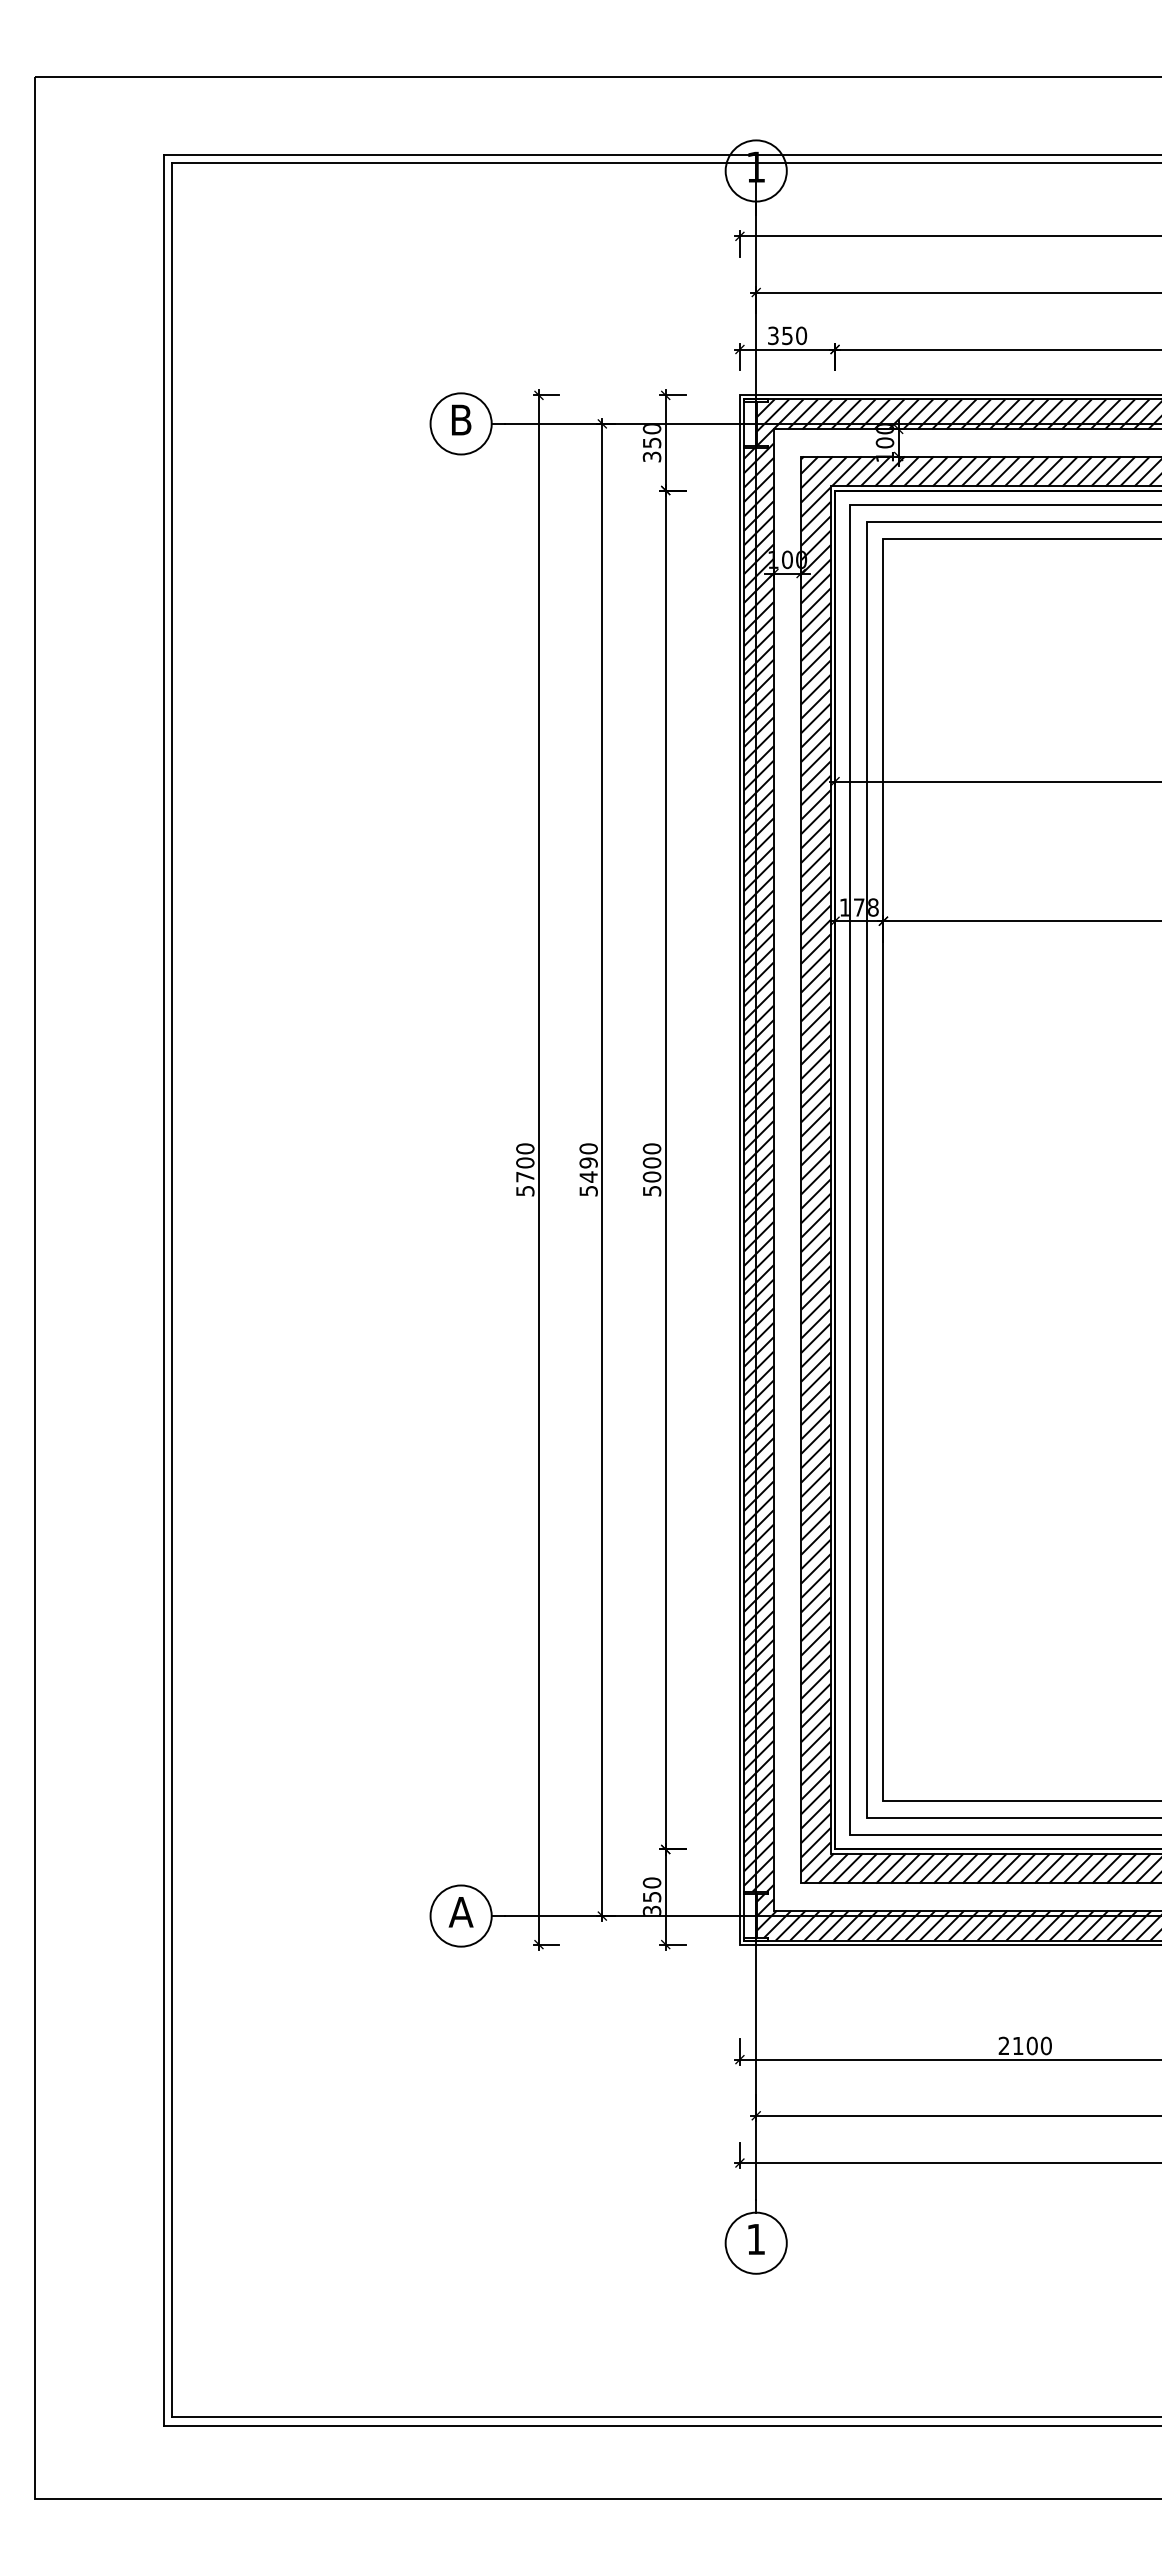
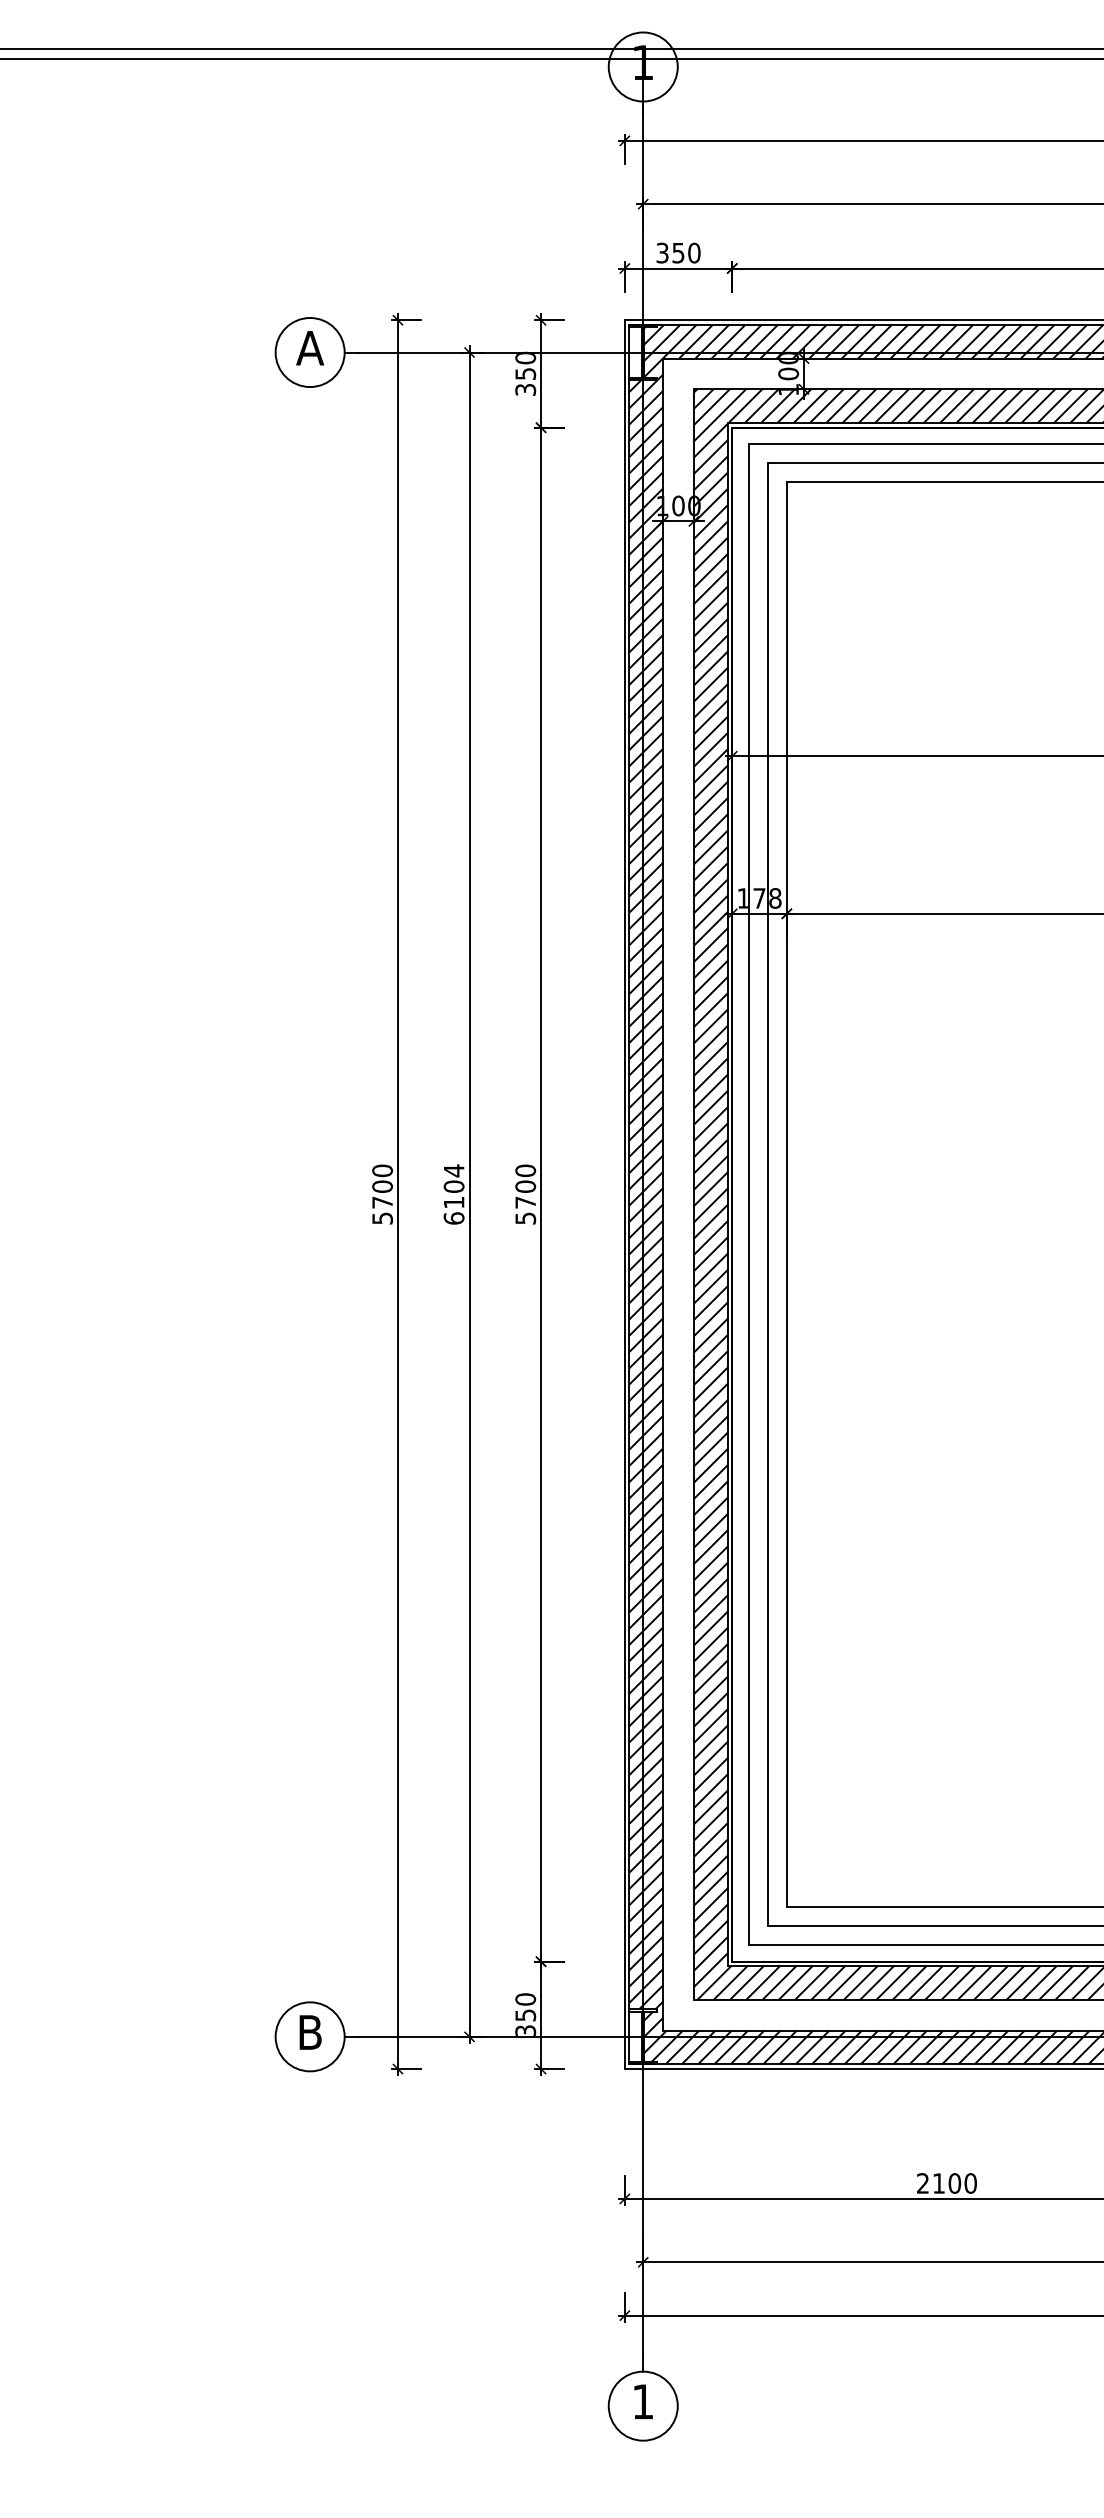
text: (460, 419) -> (309, 347), B -> A
text: (588, 1169) -> (453, 1194), 5490 -> 6104
text: (651, 1176) -> (525, 1202), 5000 -> 5700
text: (460, 1912) -> (309, 2032), A -> B

